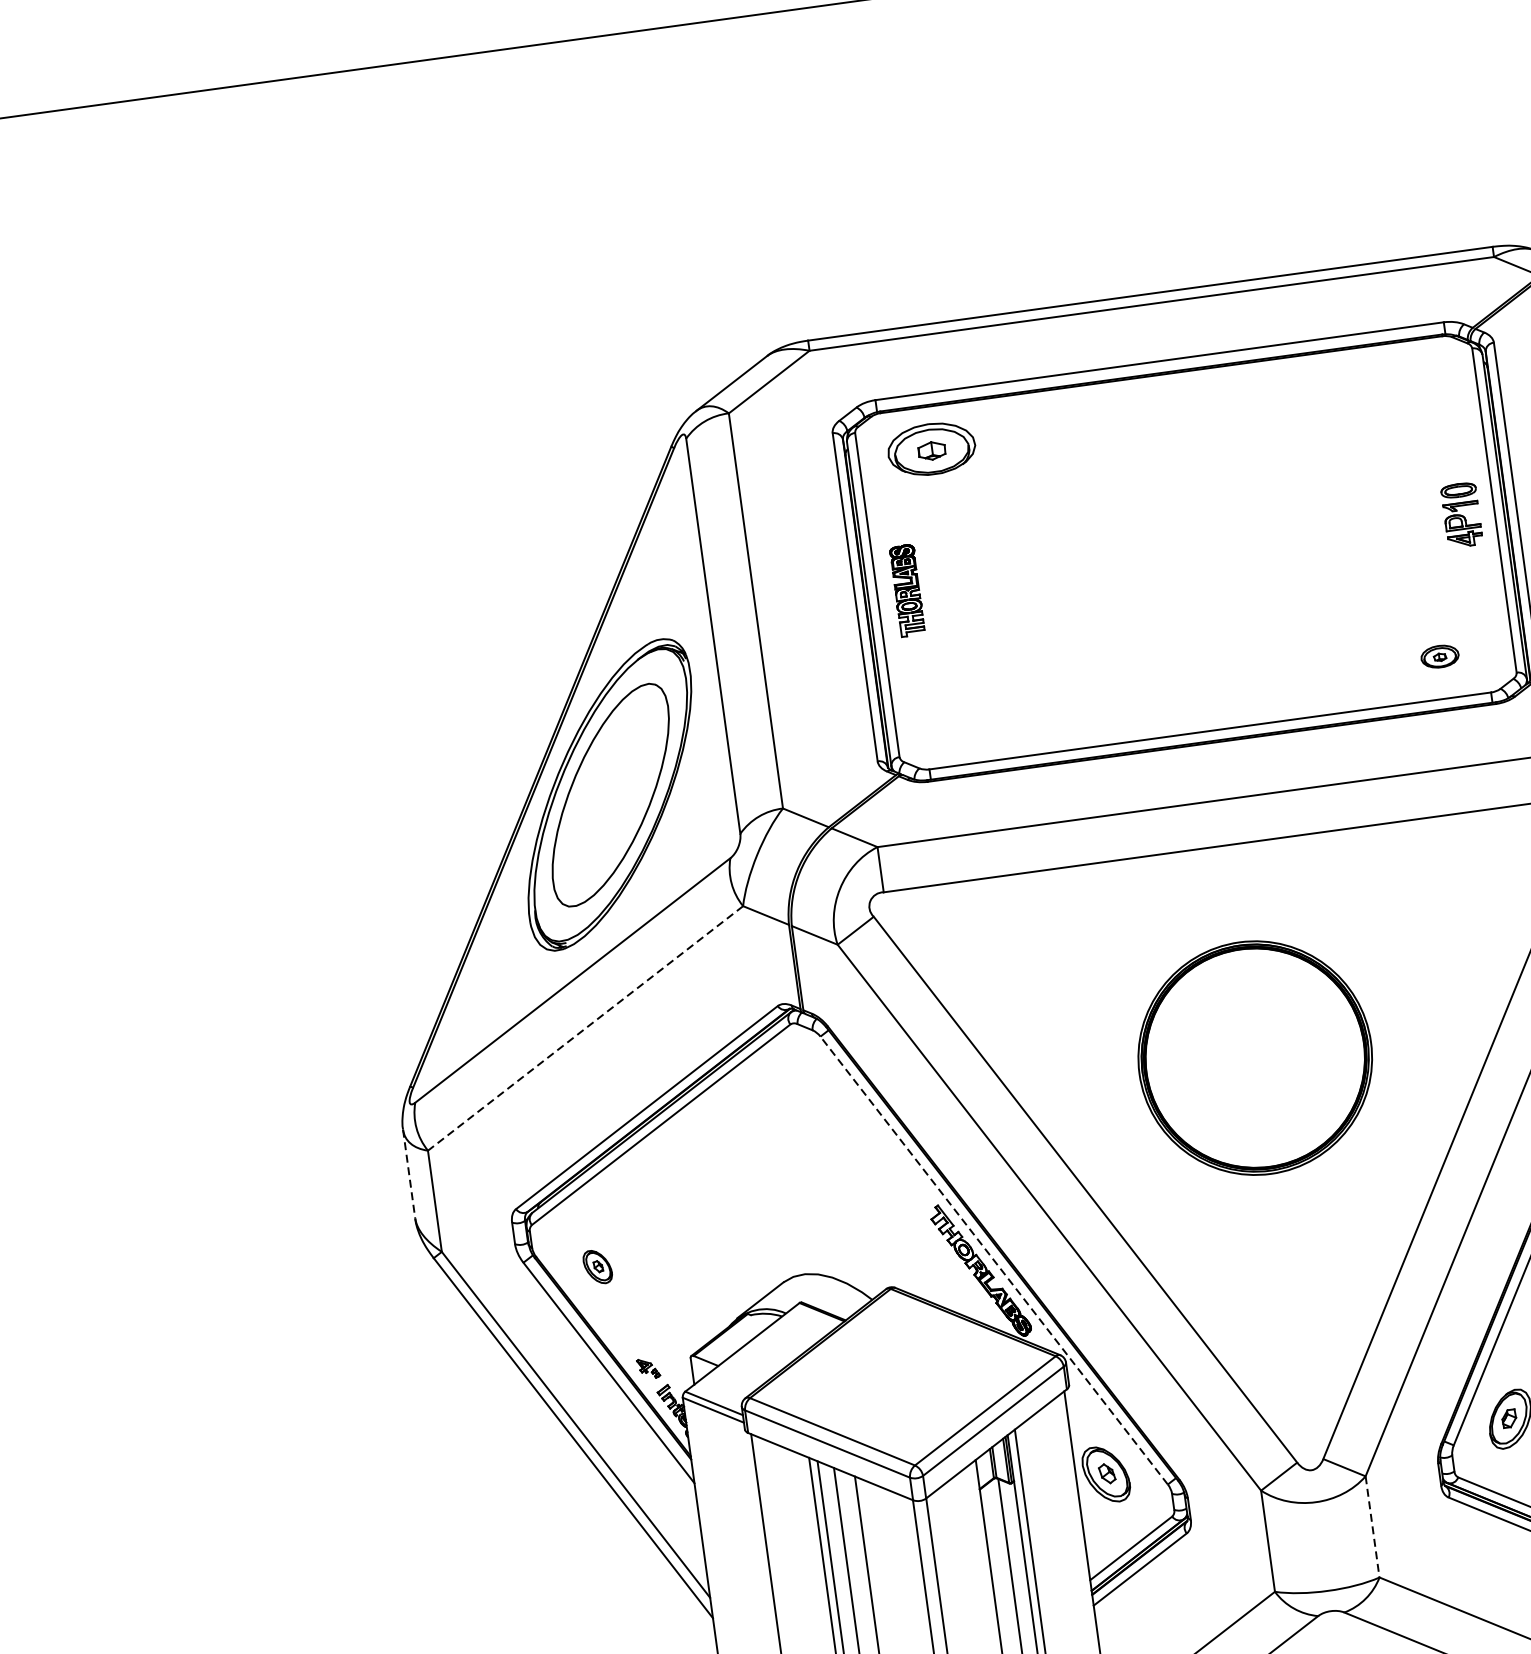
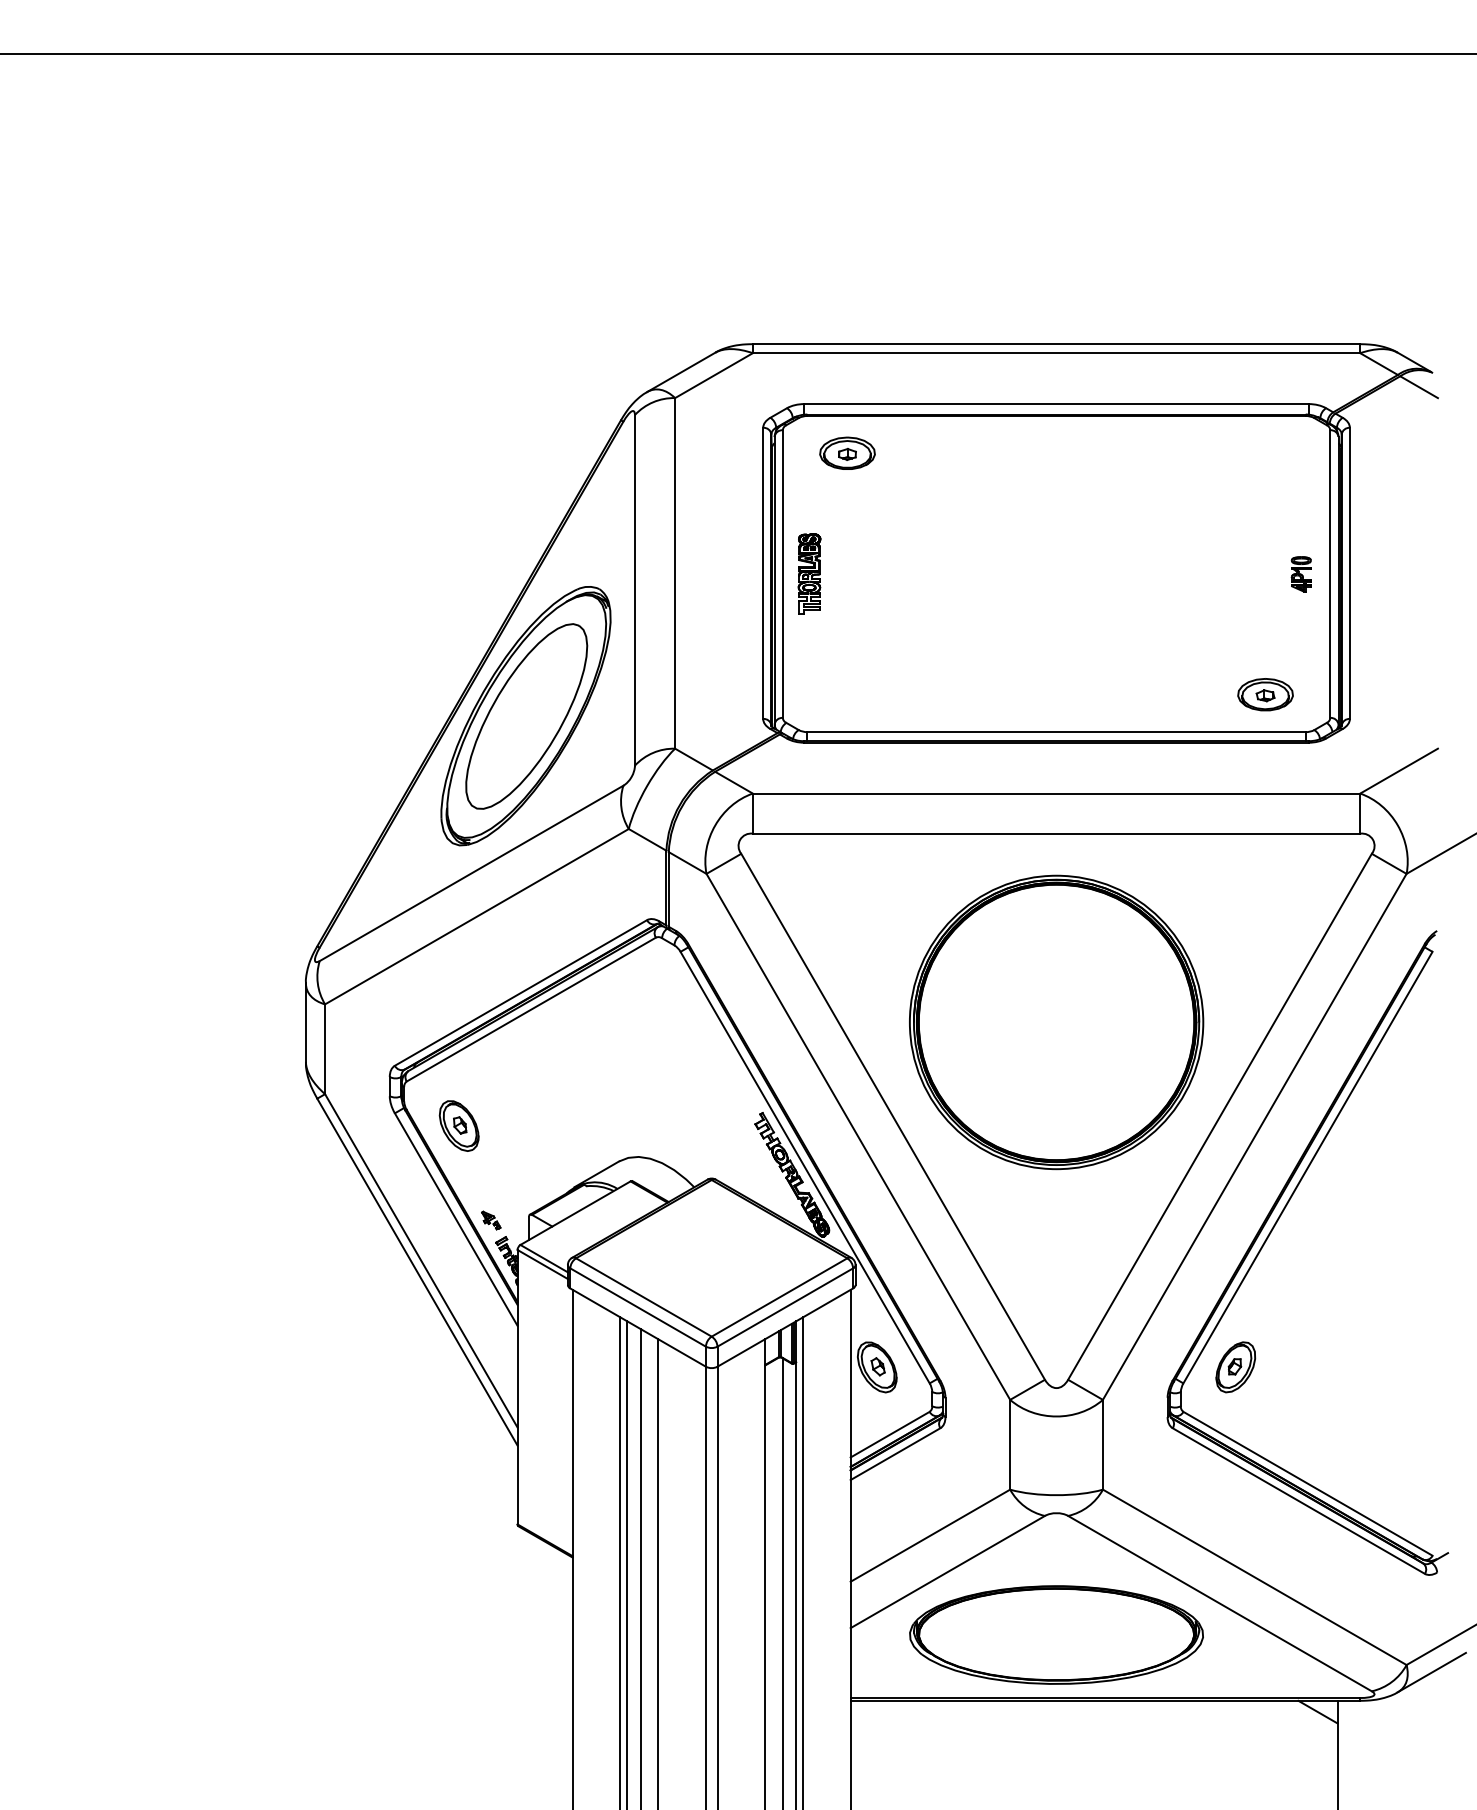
part: (931, 448) -> (847, 452), size x0.71
part: (1460, 515) -> (1300, 574), size x0.62
part: (1439, 656) -> (1265, 694), size x1.67
line: (585, 1028) -> (476, 916), dashed -> solid
part: (1255, 1058) -> (1056, 1022), size x1.43
line: (408, 1175) -> (305, 1023), dashed -> solid
line: (993, 1260) -> (804, 1167), dashed -> solid
part: (597, 1266) -> (458, 1125), size x1.67
line: (1372, 1526) -> (1102, 1444), dashed -> solid

